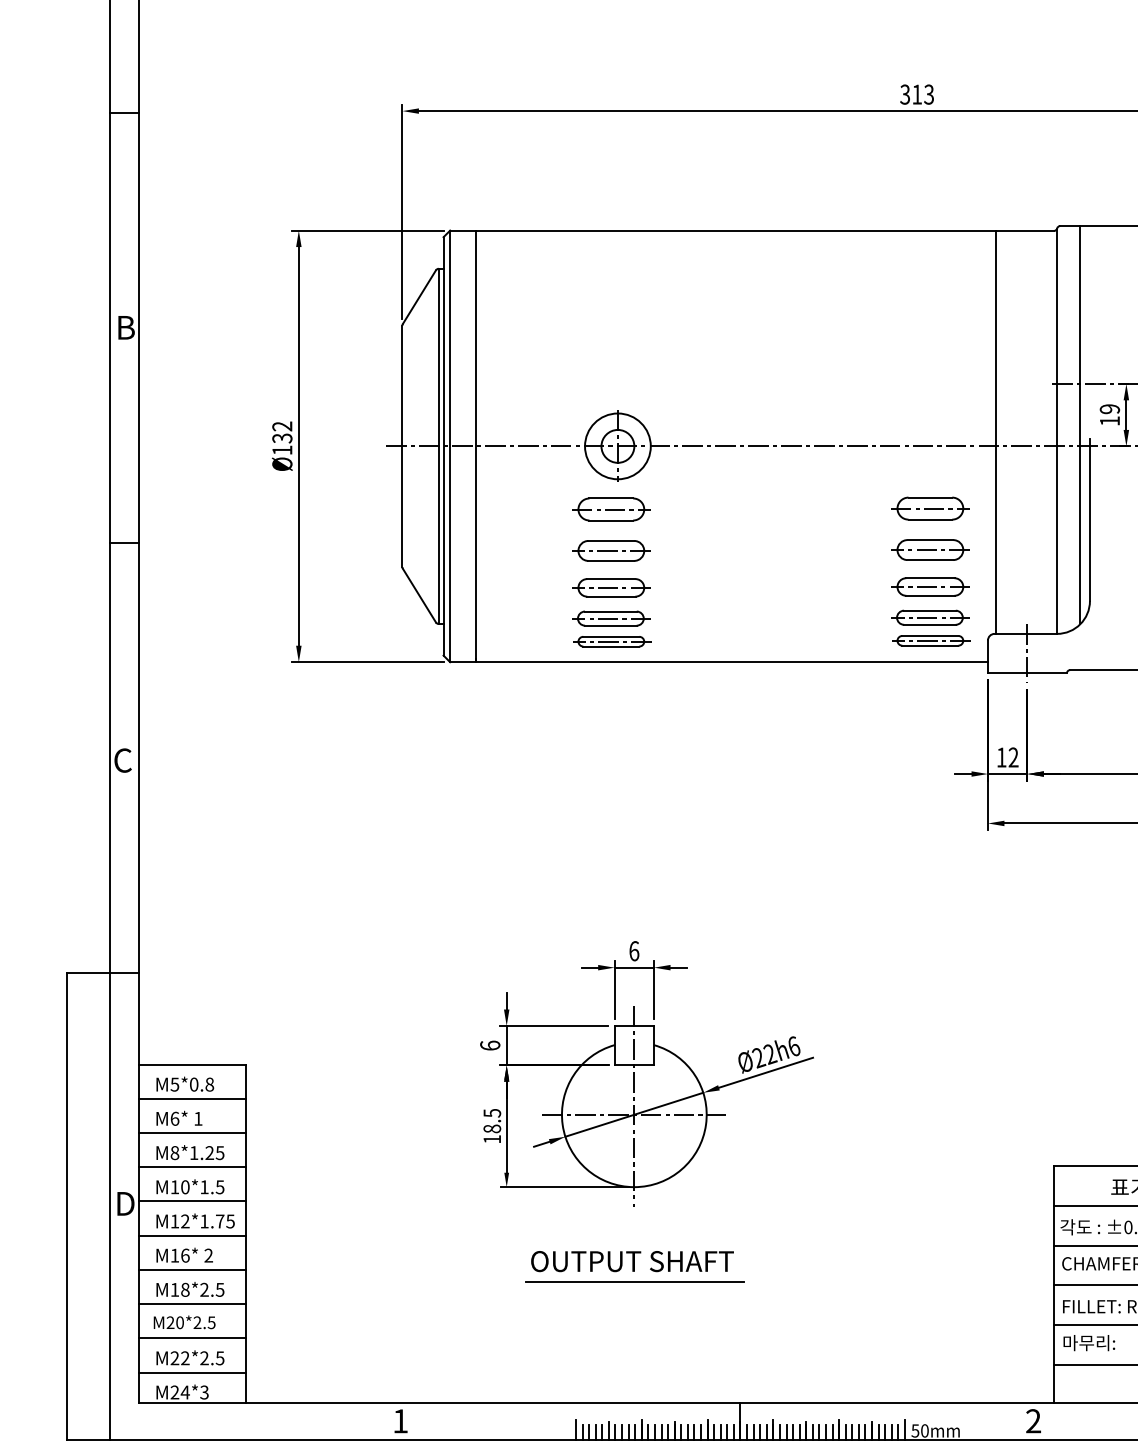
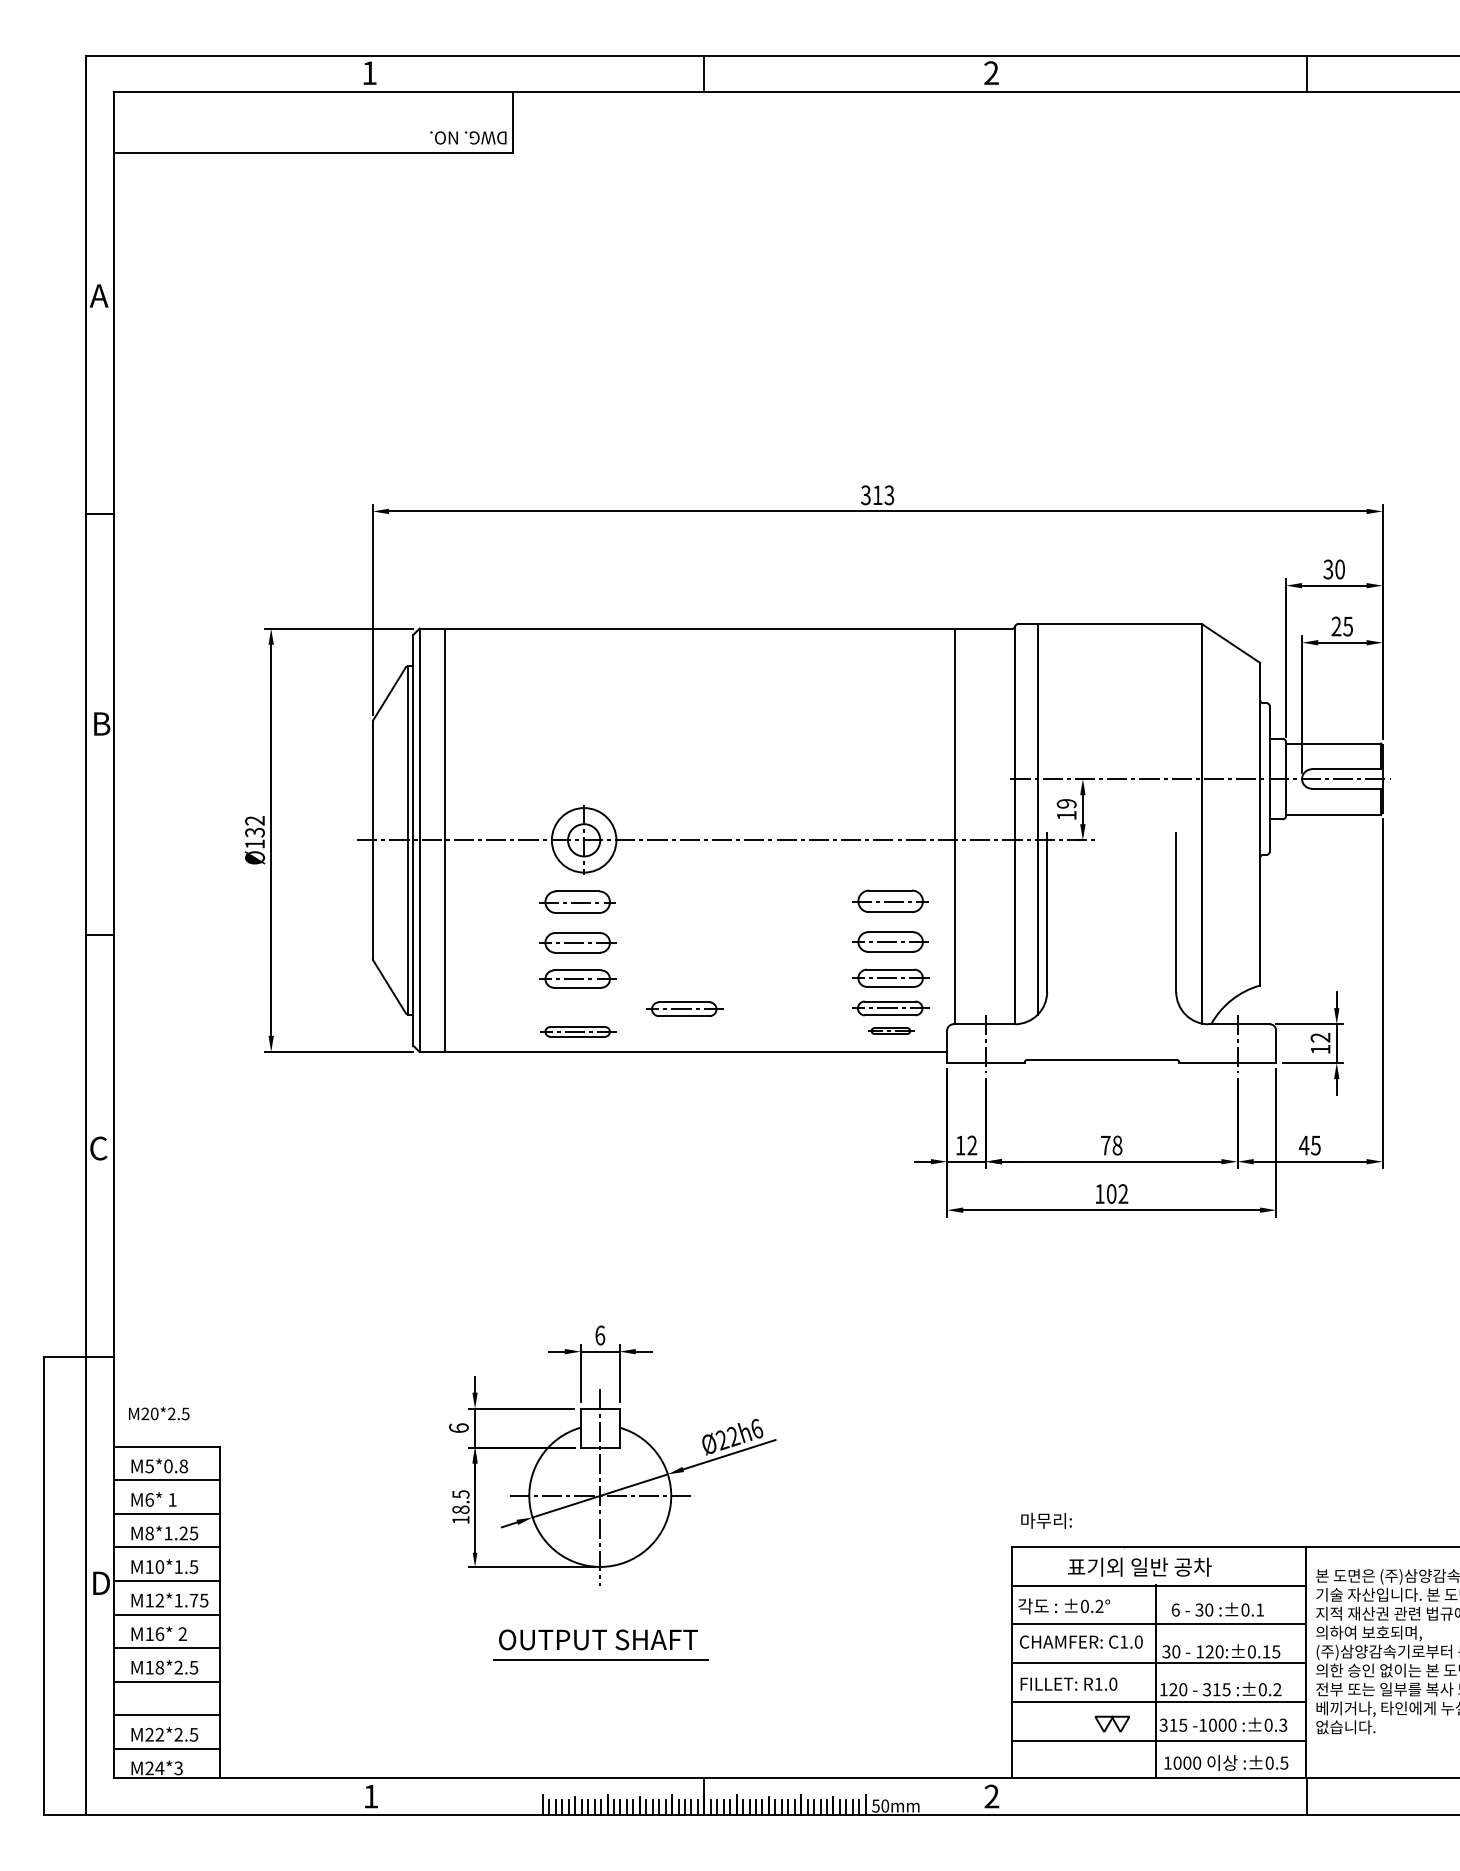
part: (611, 617) -> (684, 1008), moved
part: (931, 640) -> (891, 1030), size x0.6
text: (184, 1322) -> (159, 1413), moved
text: (1089, 1342) -> (1046, 1520), moved

